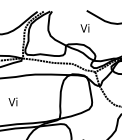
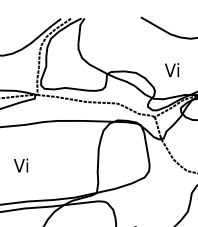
text: (84, 28) -> (171, 70), moved

